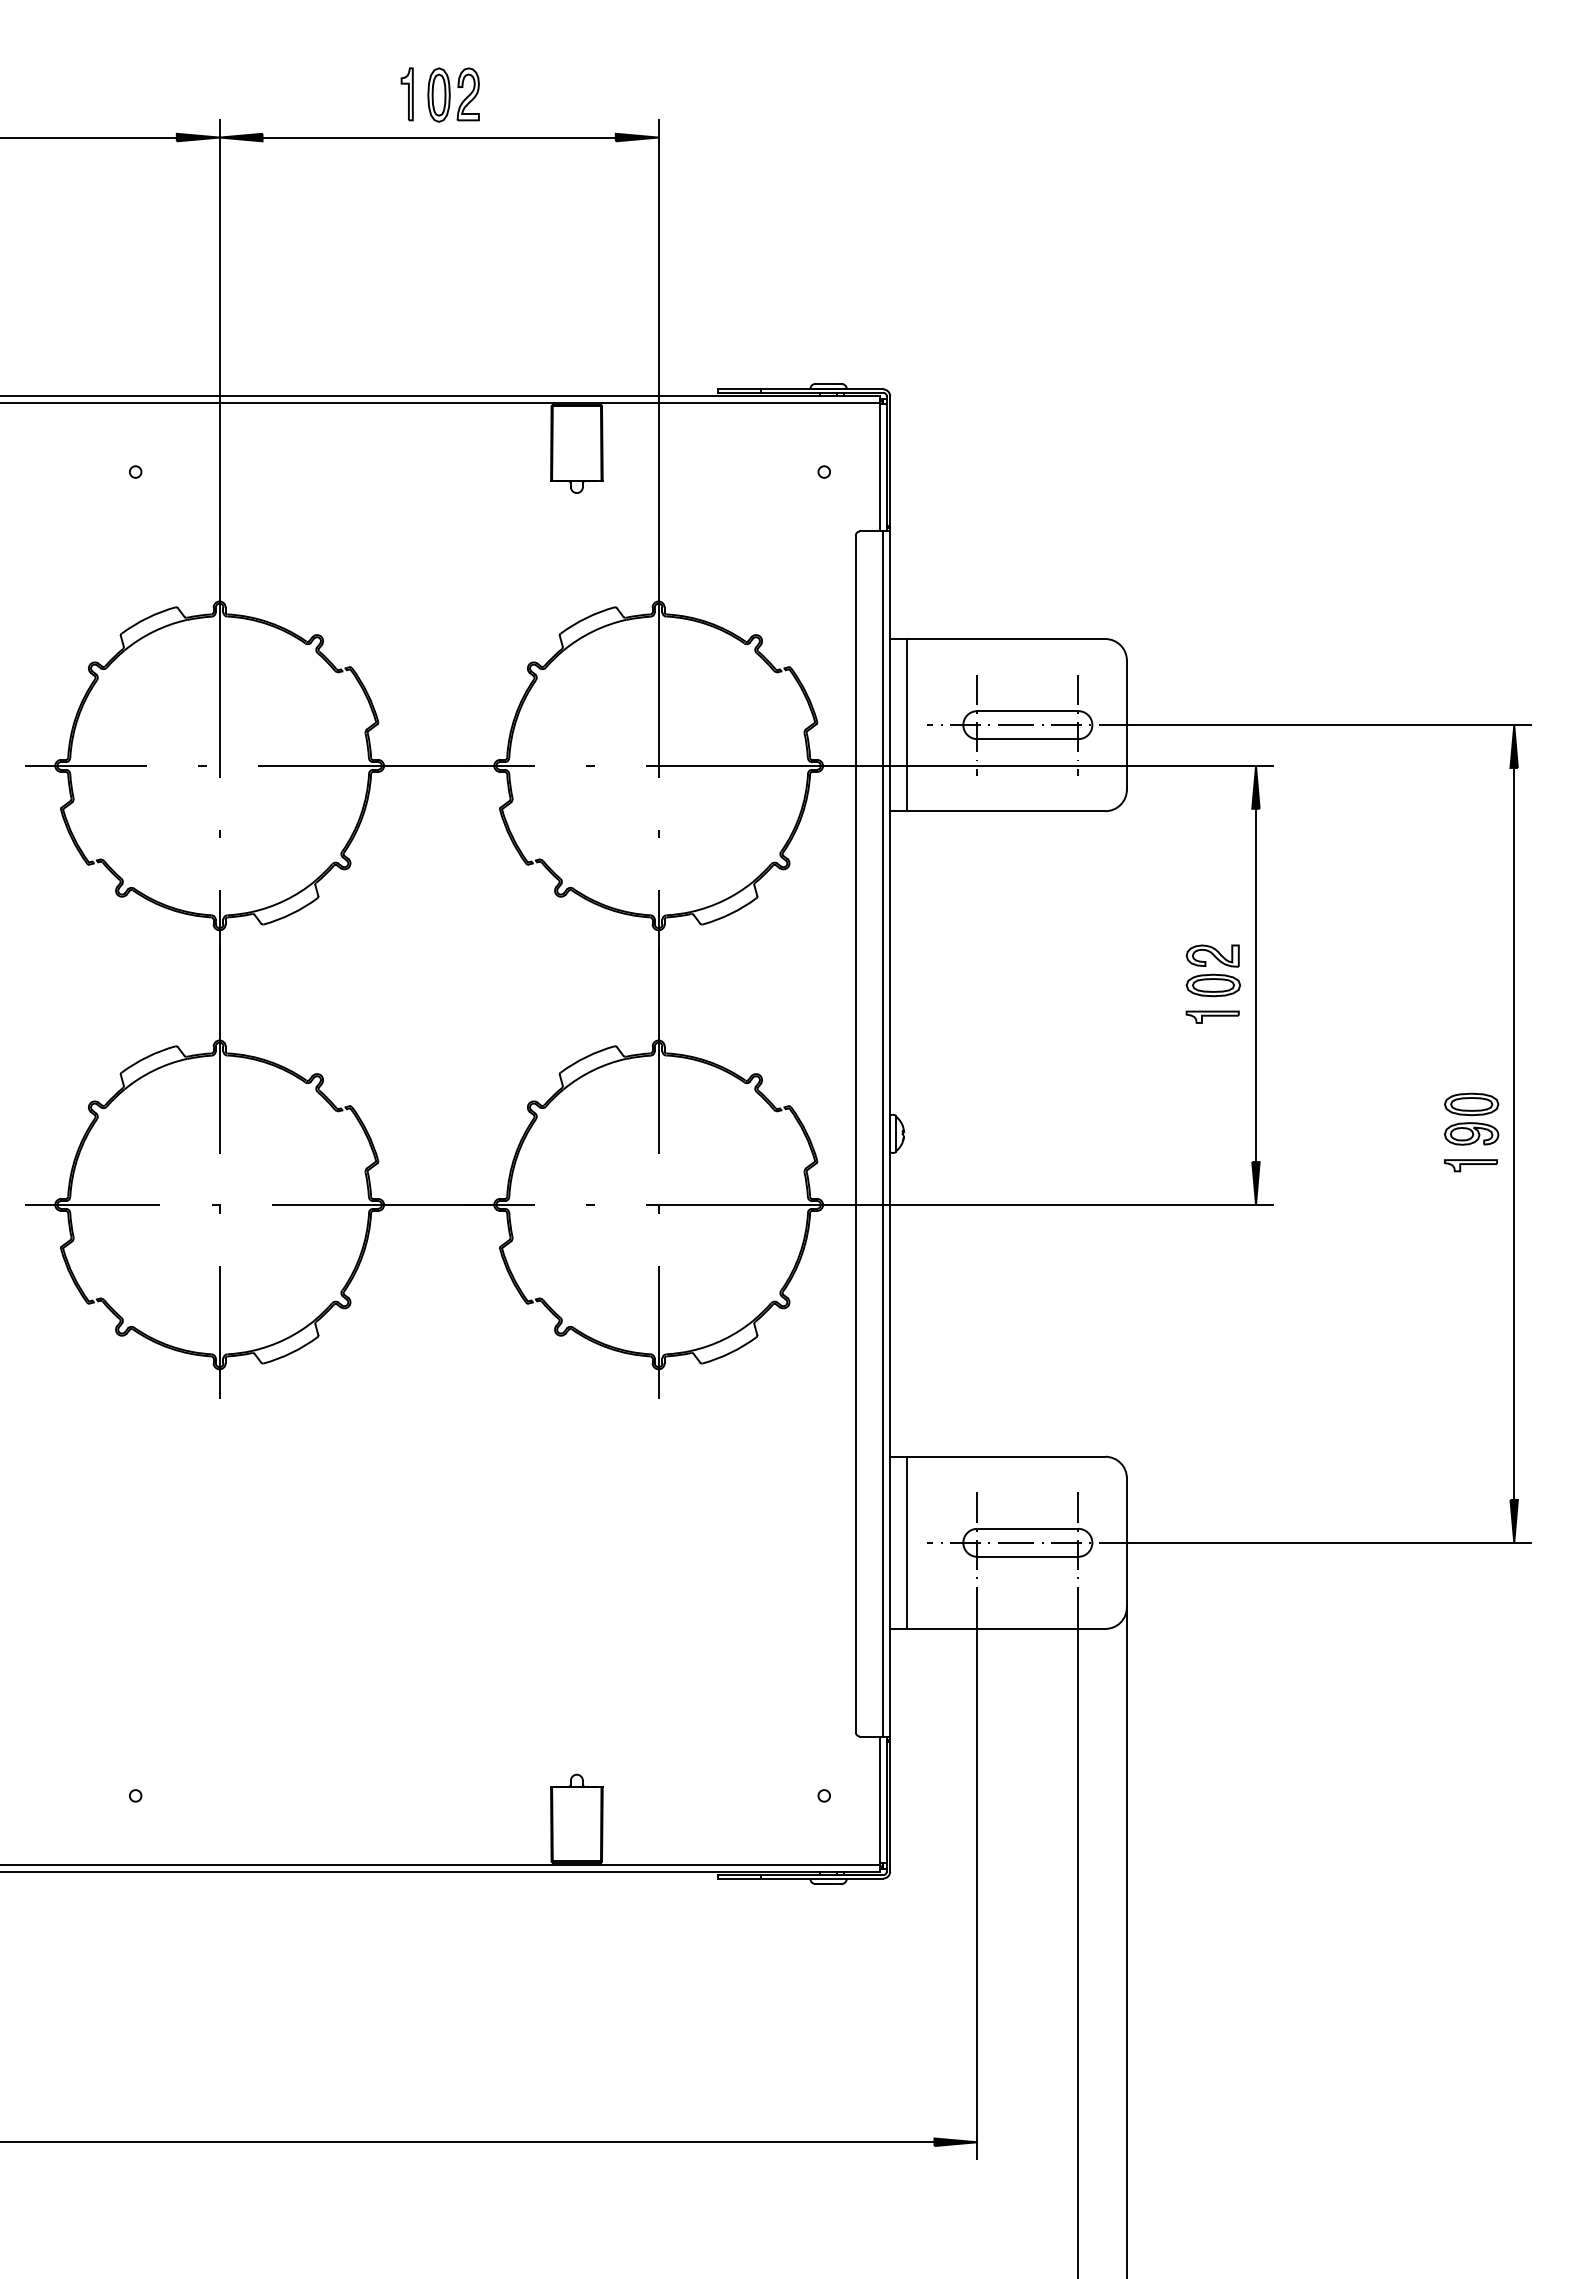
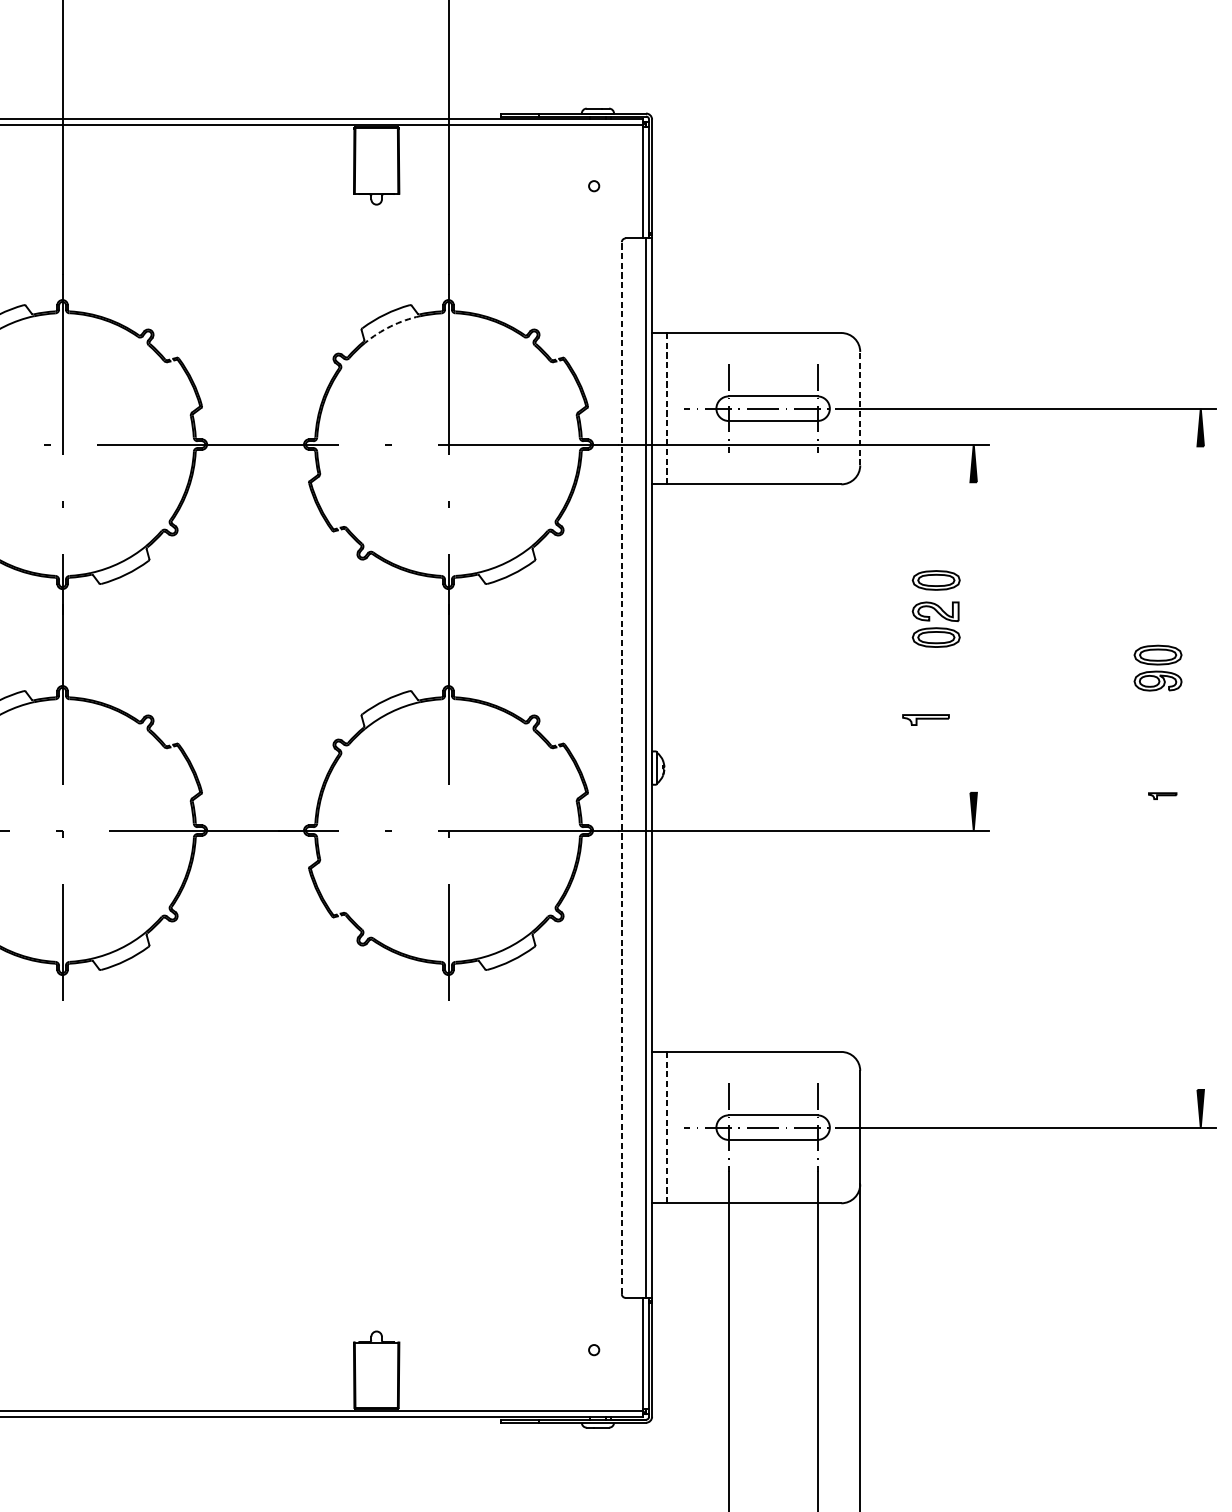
arc: (593, 631) -> (391, 326), solid -> dashed
line: (907, 725) -> (667, 409), solid -> dashed
line: (1126, 725) -> (859, 409), solid -> dashed
part: (1213, 920) -> (936, 580), added
line: (1256, 985) -> (974, 637), removed
part: (1212, 1016) -> (925, 719), moved
part: (1471, 1118) -> (1157, 667), moved
line: (855, 1133) -> (621, 767), solid -> dashed
line: (1514, 1133) -> (1201, 767), removed
part: (1470, 1165) -> (1162, 795), size x0.6
line: (907, 1543) -> (667, 1128), solid -> dashed

